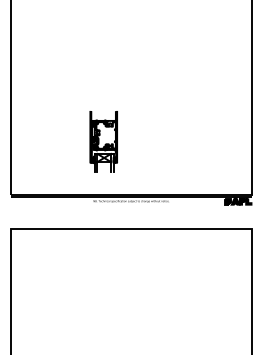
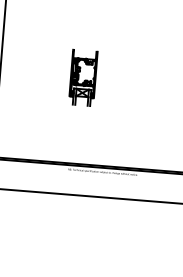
part: (103, 141) -> (83, 77), moved

